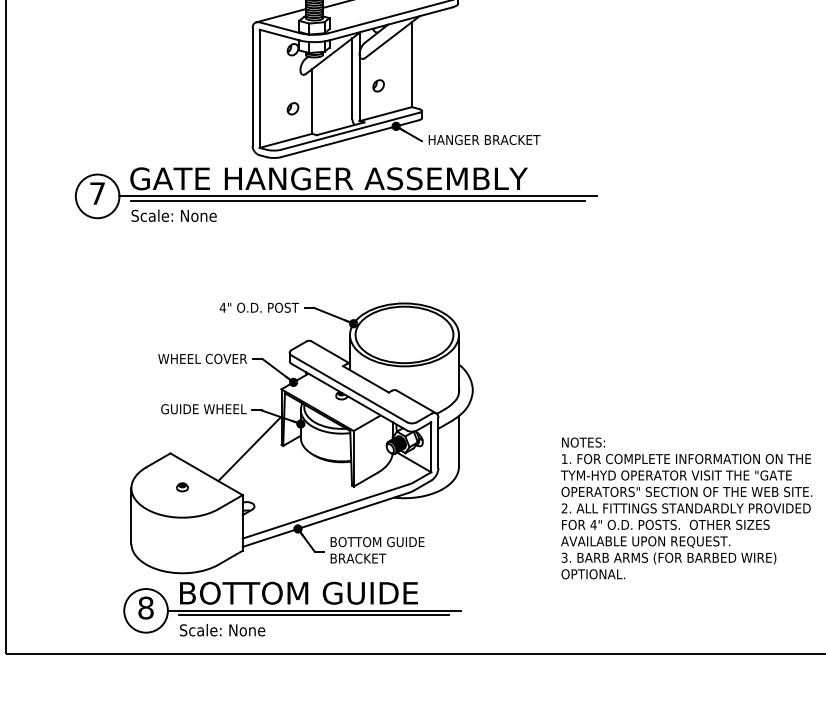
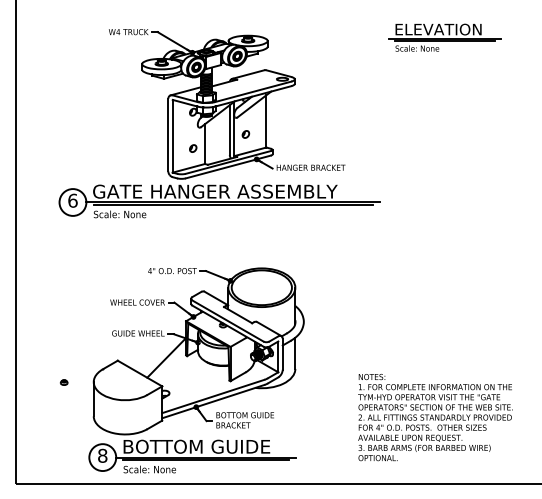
text: (96, 193) -> (72, 200), 7 -> 6
part: (182, 487) -> (64, 382), moved
text: (686, 508) -> (435, 417), moved

